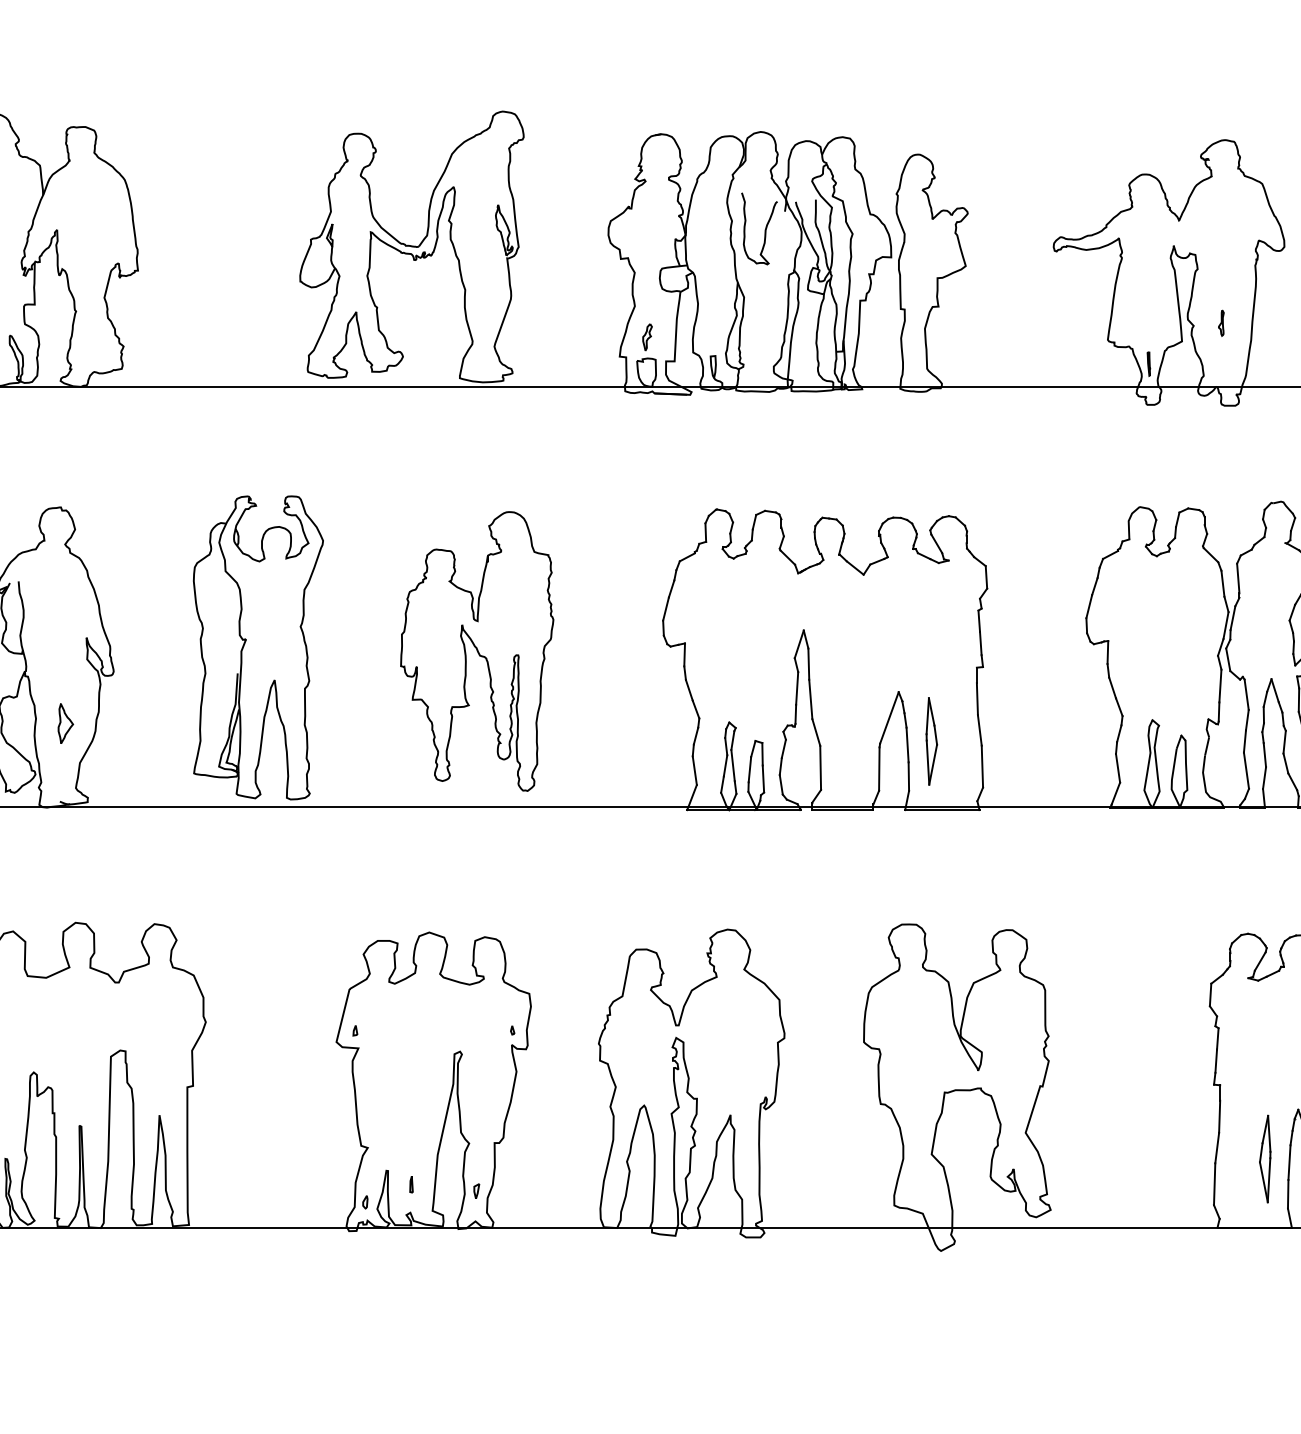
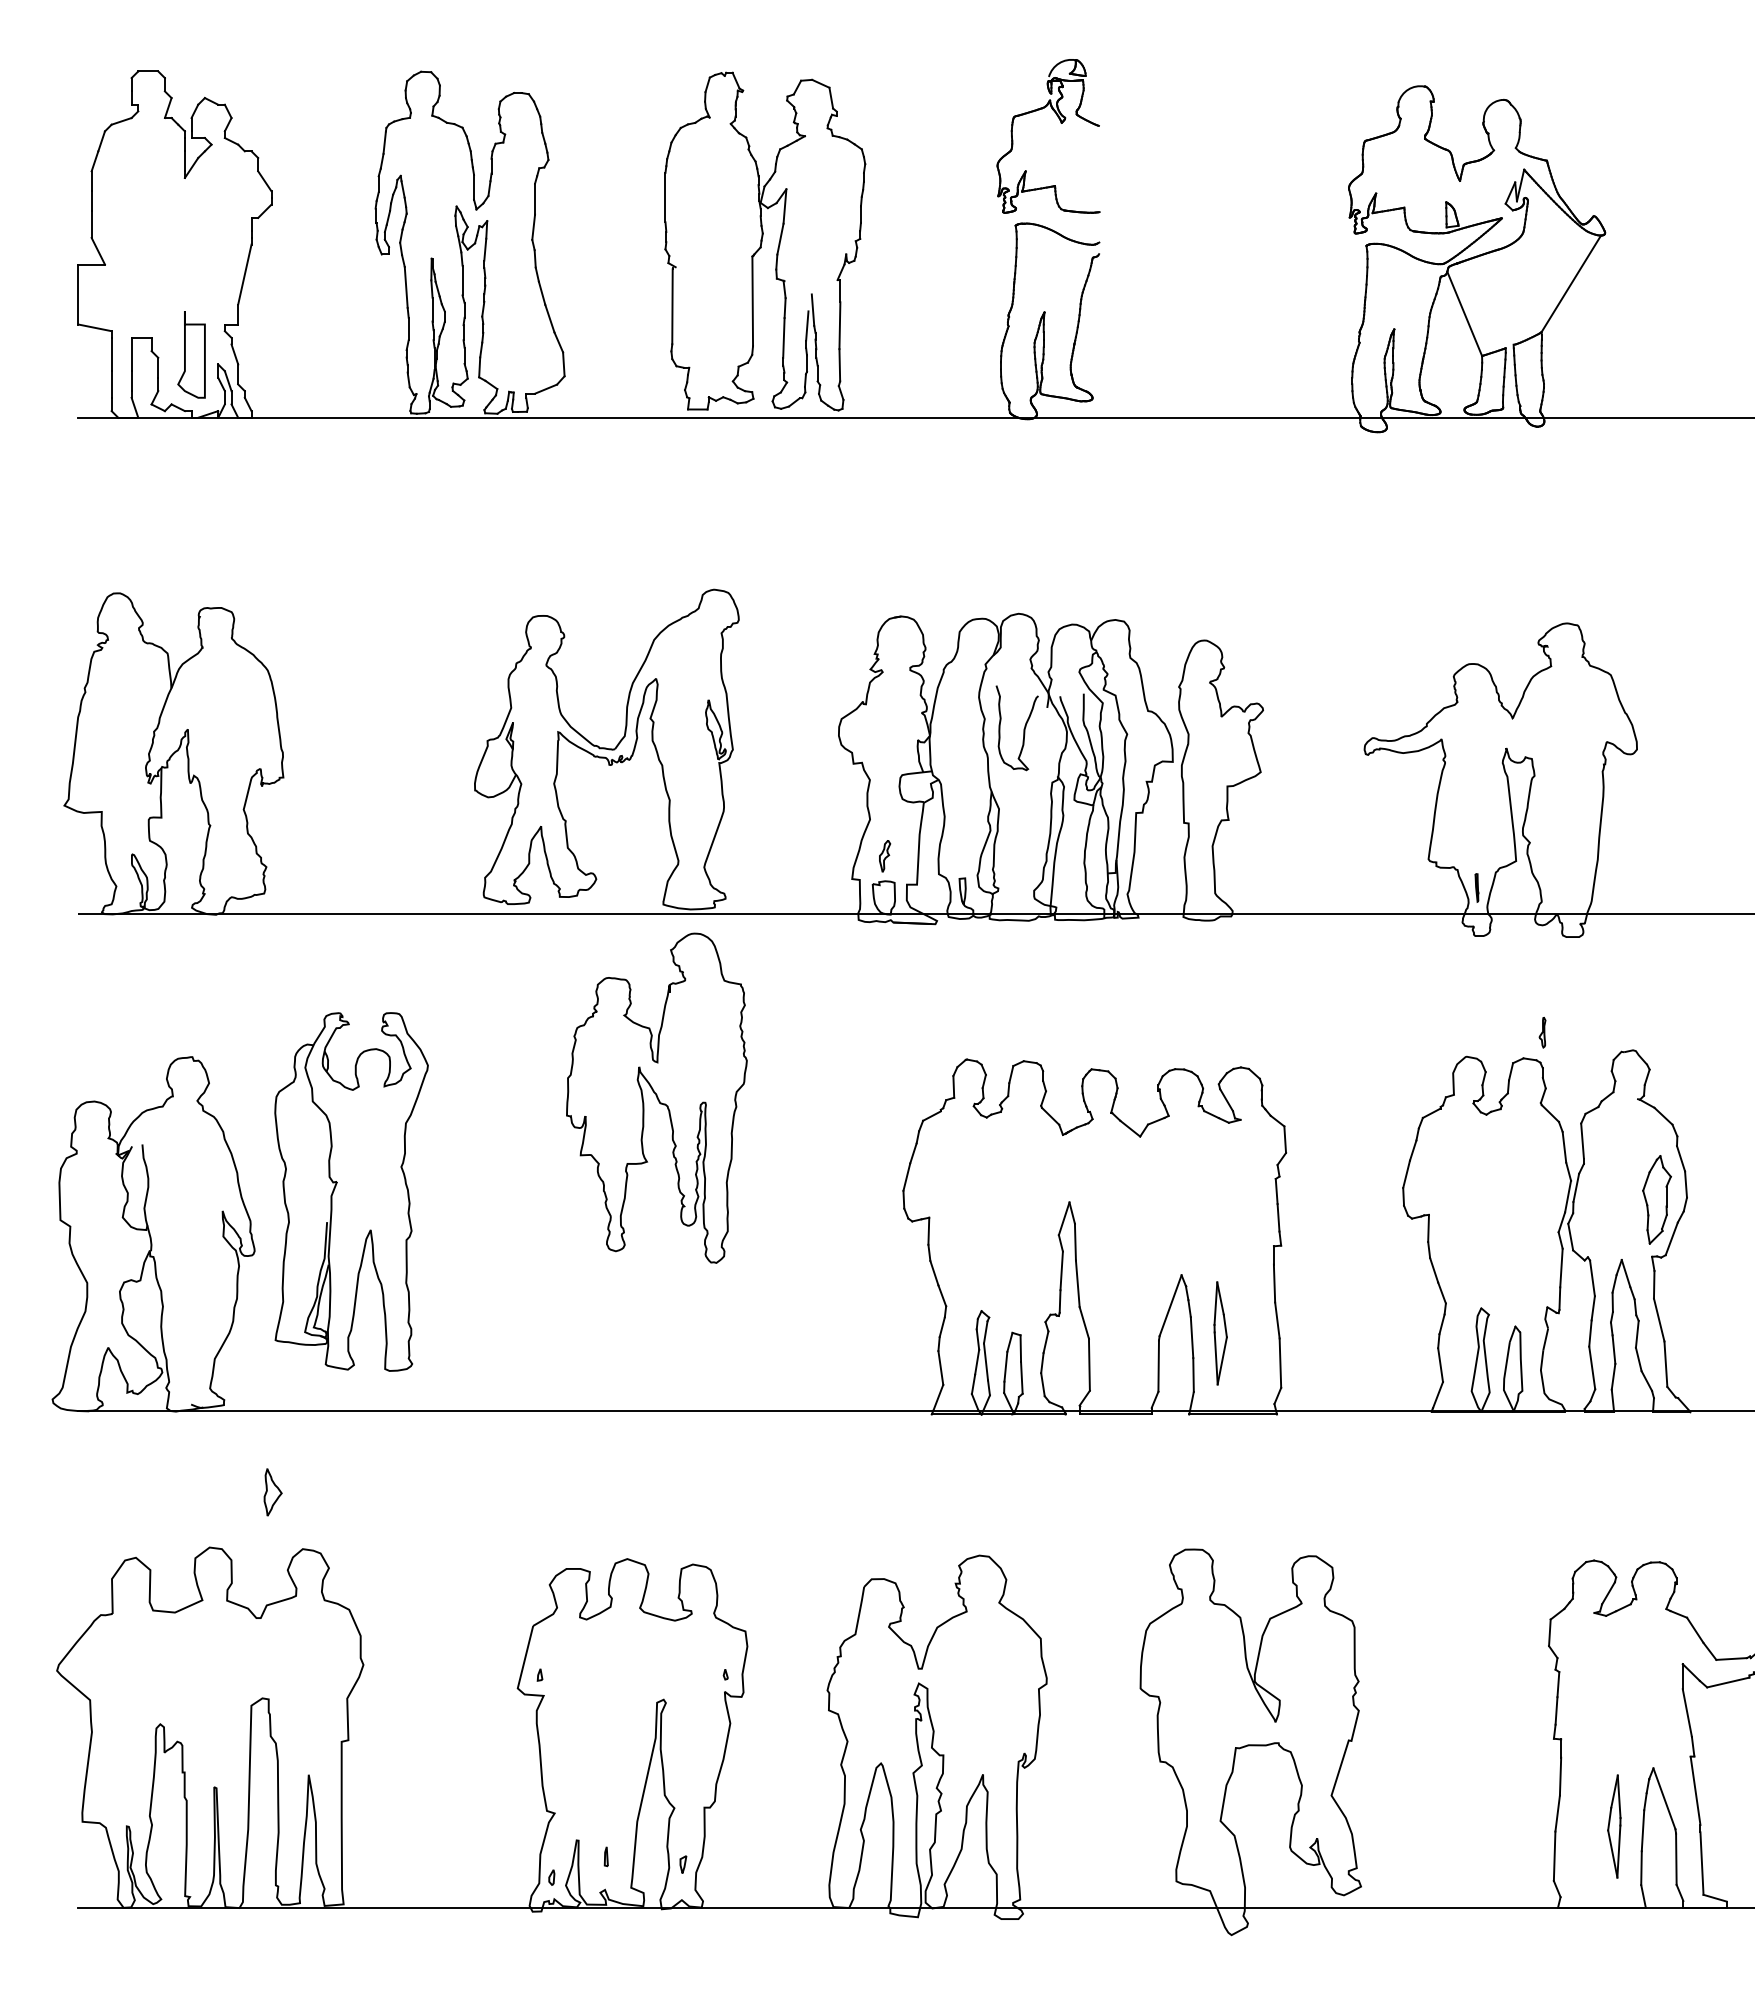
part: (1221, 323) -> (1542, 1032), moved
part: (258, 647) -> (351, 1191), moved
curve: (476, 650) -> (656, 1097), moved
curve: (61, 723) -> (267, 1492), moved

